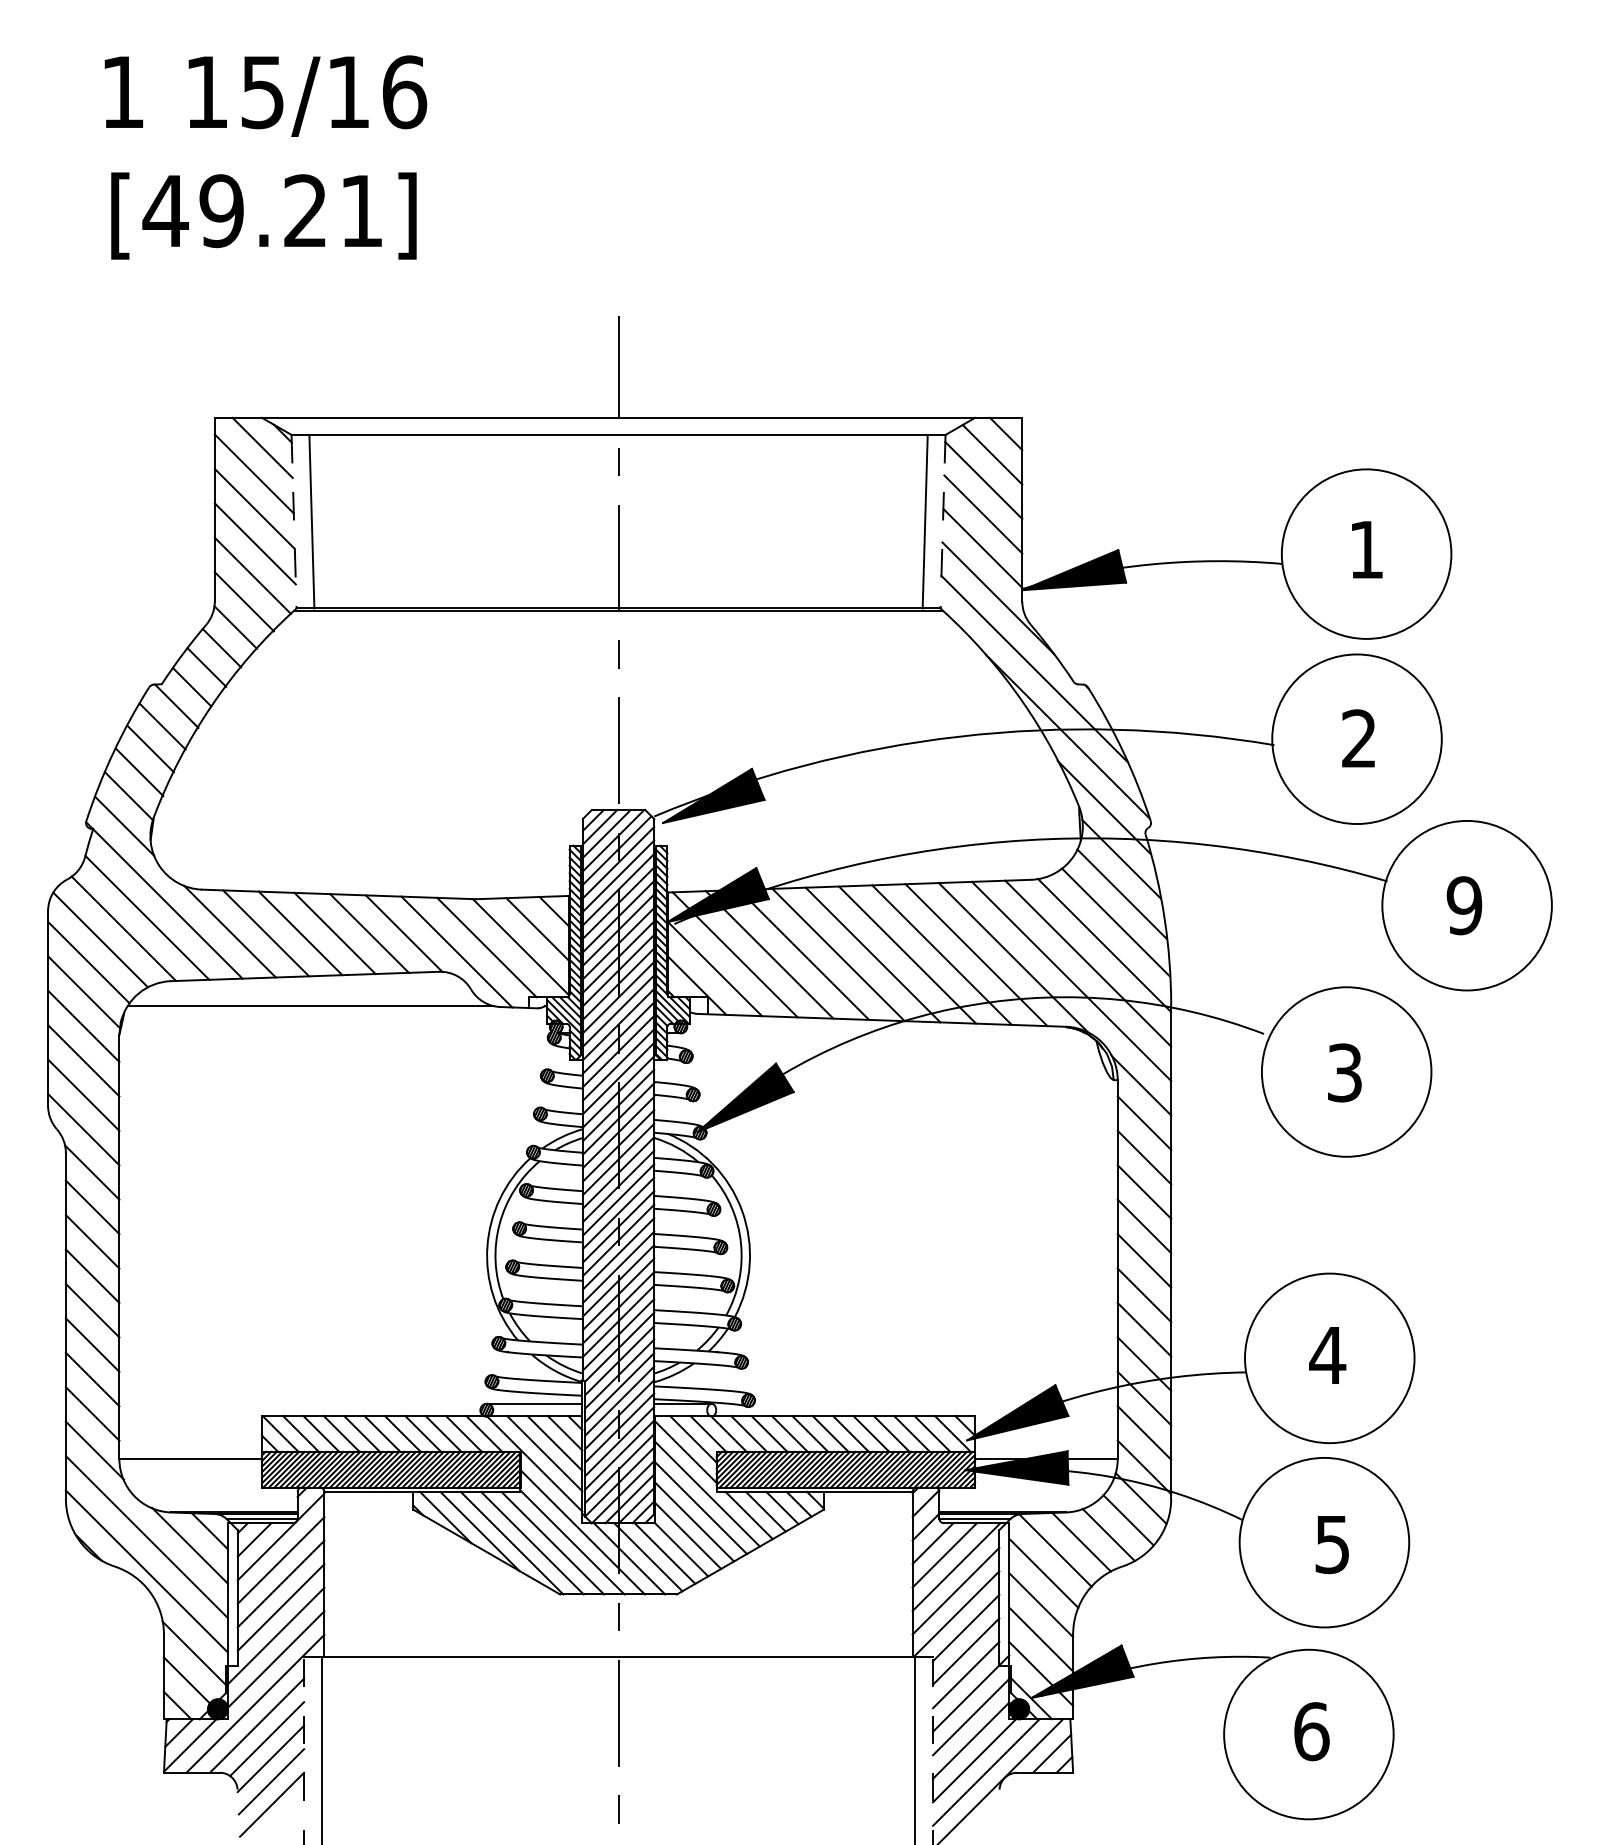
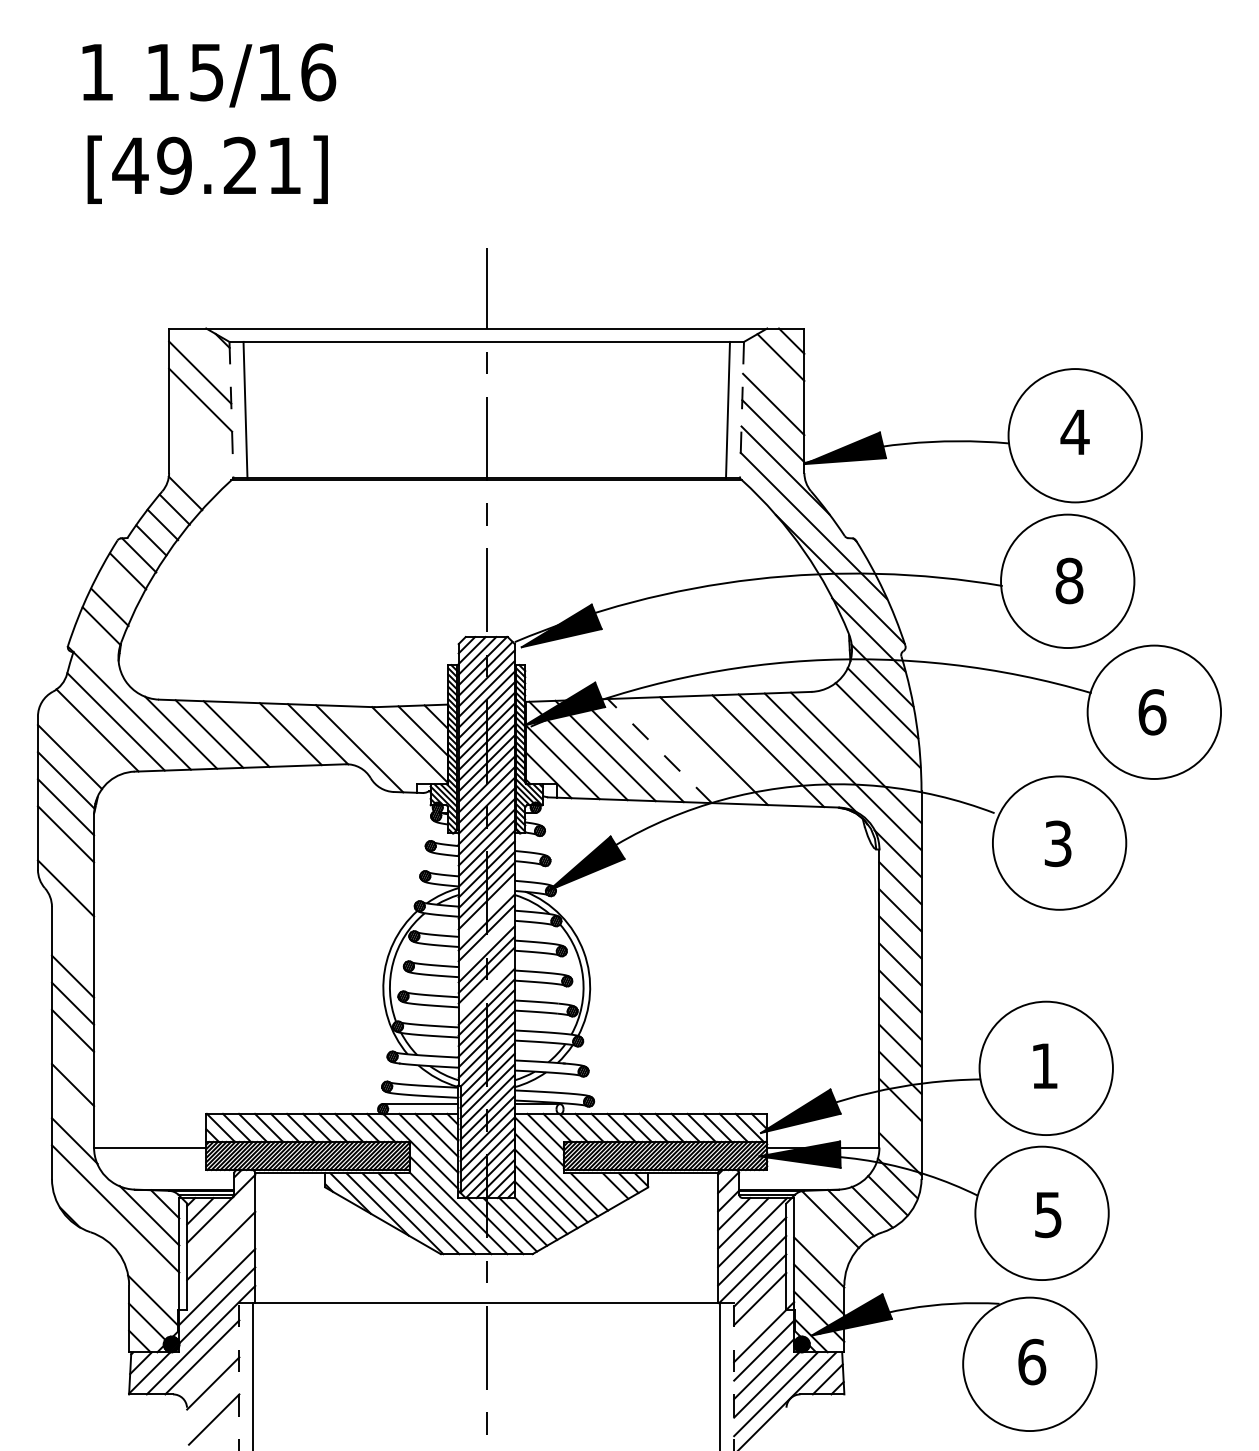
line: (262, 447) -> (206, 351), removed
line: (983, 480) -> (773, 377), removed
line: (254, 543) -> (200, 427), removed
text: (1366, 549) -> (1075, 432), 1 -> 4
line: (252, 575) -> (198, 452), removed
line: (243, 601) -> (191, 472), removed
text: (1358, 738) -> (1068, 580), 2 -> 8
line: (150, 748) -> (118, 588), removed
line: (124, 826) -> (98, 649), removed
text: (1464, 905) -> (1152, 712), 9 -> 6
line: (334, 933) -> (263, 734), removed
line: (100, 939) -> (79, 738), removed
line: (1104, 945) -> (869, 743), removed
line: (486, 947) -> (382, 745), removed
line: (872, 954) -> (686, 750), removed
line: (941, 954) -> (740, 750), removed
line: (838, 955) -> (659, 751), solid -> dashed
line: (310, 1006) -> (244, 791), removed
line: (83, 1094) -> (65, 860), removed
line: (618, 1159) -> (486, 911), removed
line: (91, 1172) -> (72, 922), removed
line: (618, 1199) -> (486, 943), removed
line: (92, 1207) -> (72, 949), removed
line: (618, 1253) -> (486, 985), removed
line: (92, 1344) -> (72, 1057), removed
text: (1327, 1355) -> (1044, 1066), 4 -> 1
line: (92, 1413) -> (72, 1111), removed
line: (1144, 1432) -> (900, 1126), removed
line: (765, 1511) -> (602, 1188), removed
line: (280, 1560) -> (220, 1227), removed
line: (146, 1571) -> (115, 1236), removed
line: (1043, 1572) -> (821, 1236), removed
line: (280, 1607) -> (220, 1264), removed
line: (966, 1674) -> (760, 1317), removed
line: (267, 1739) -> (210, 1368), removed
line: (271, 1781) -> (213, 1401), removed

